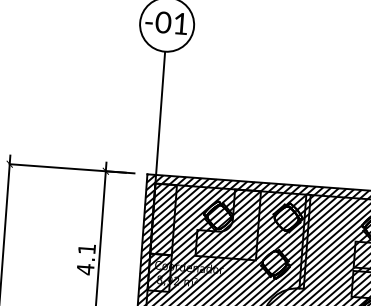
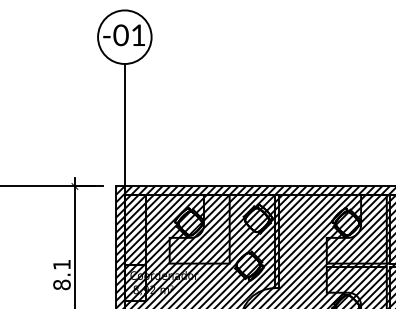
text: (85, 268) -> (61, 284), 4.1 -> 8.1

